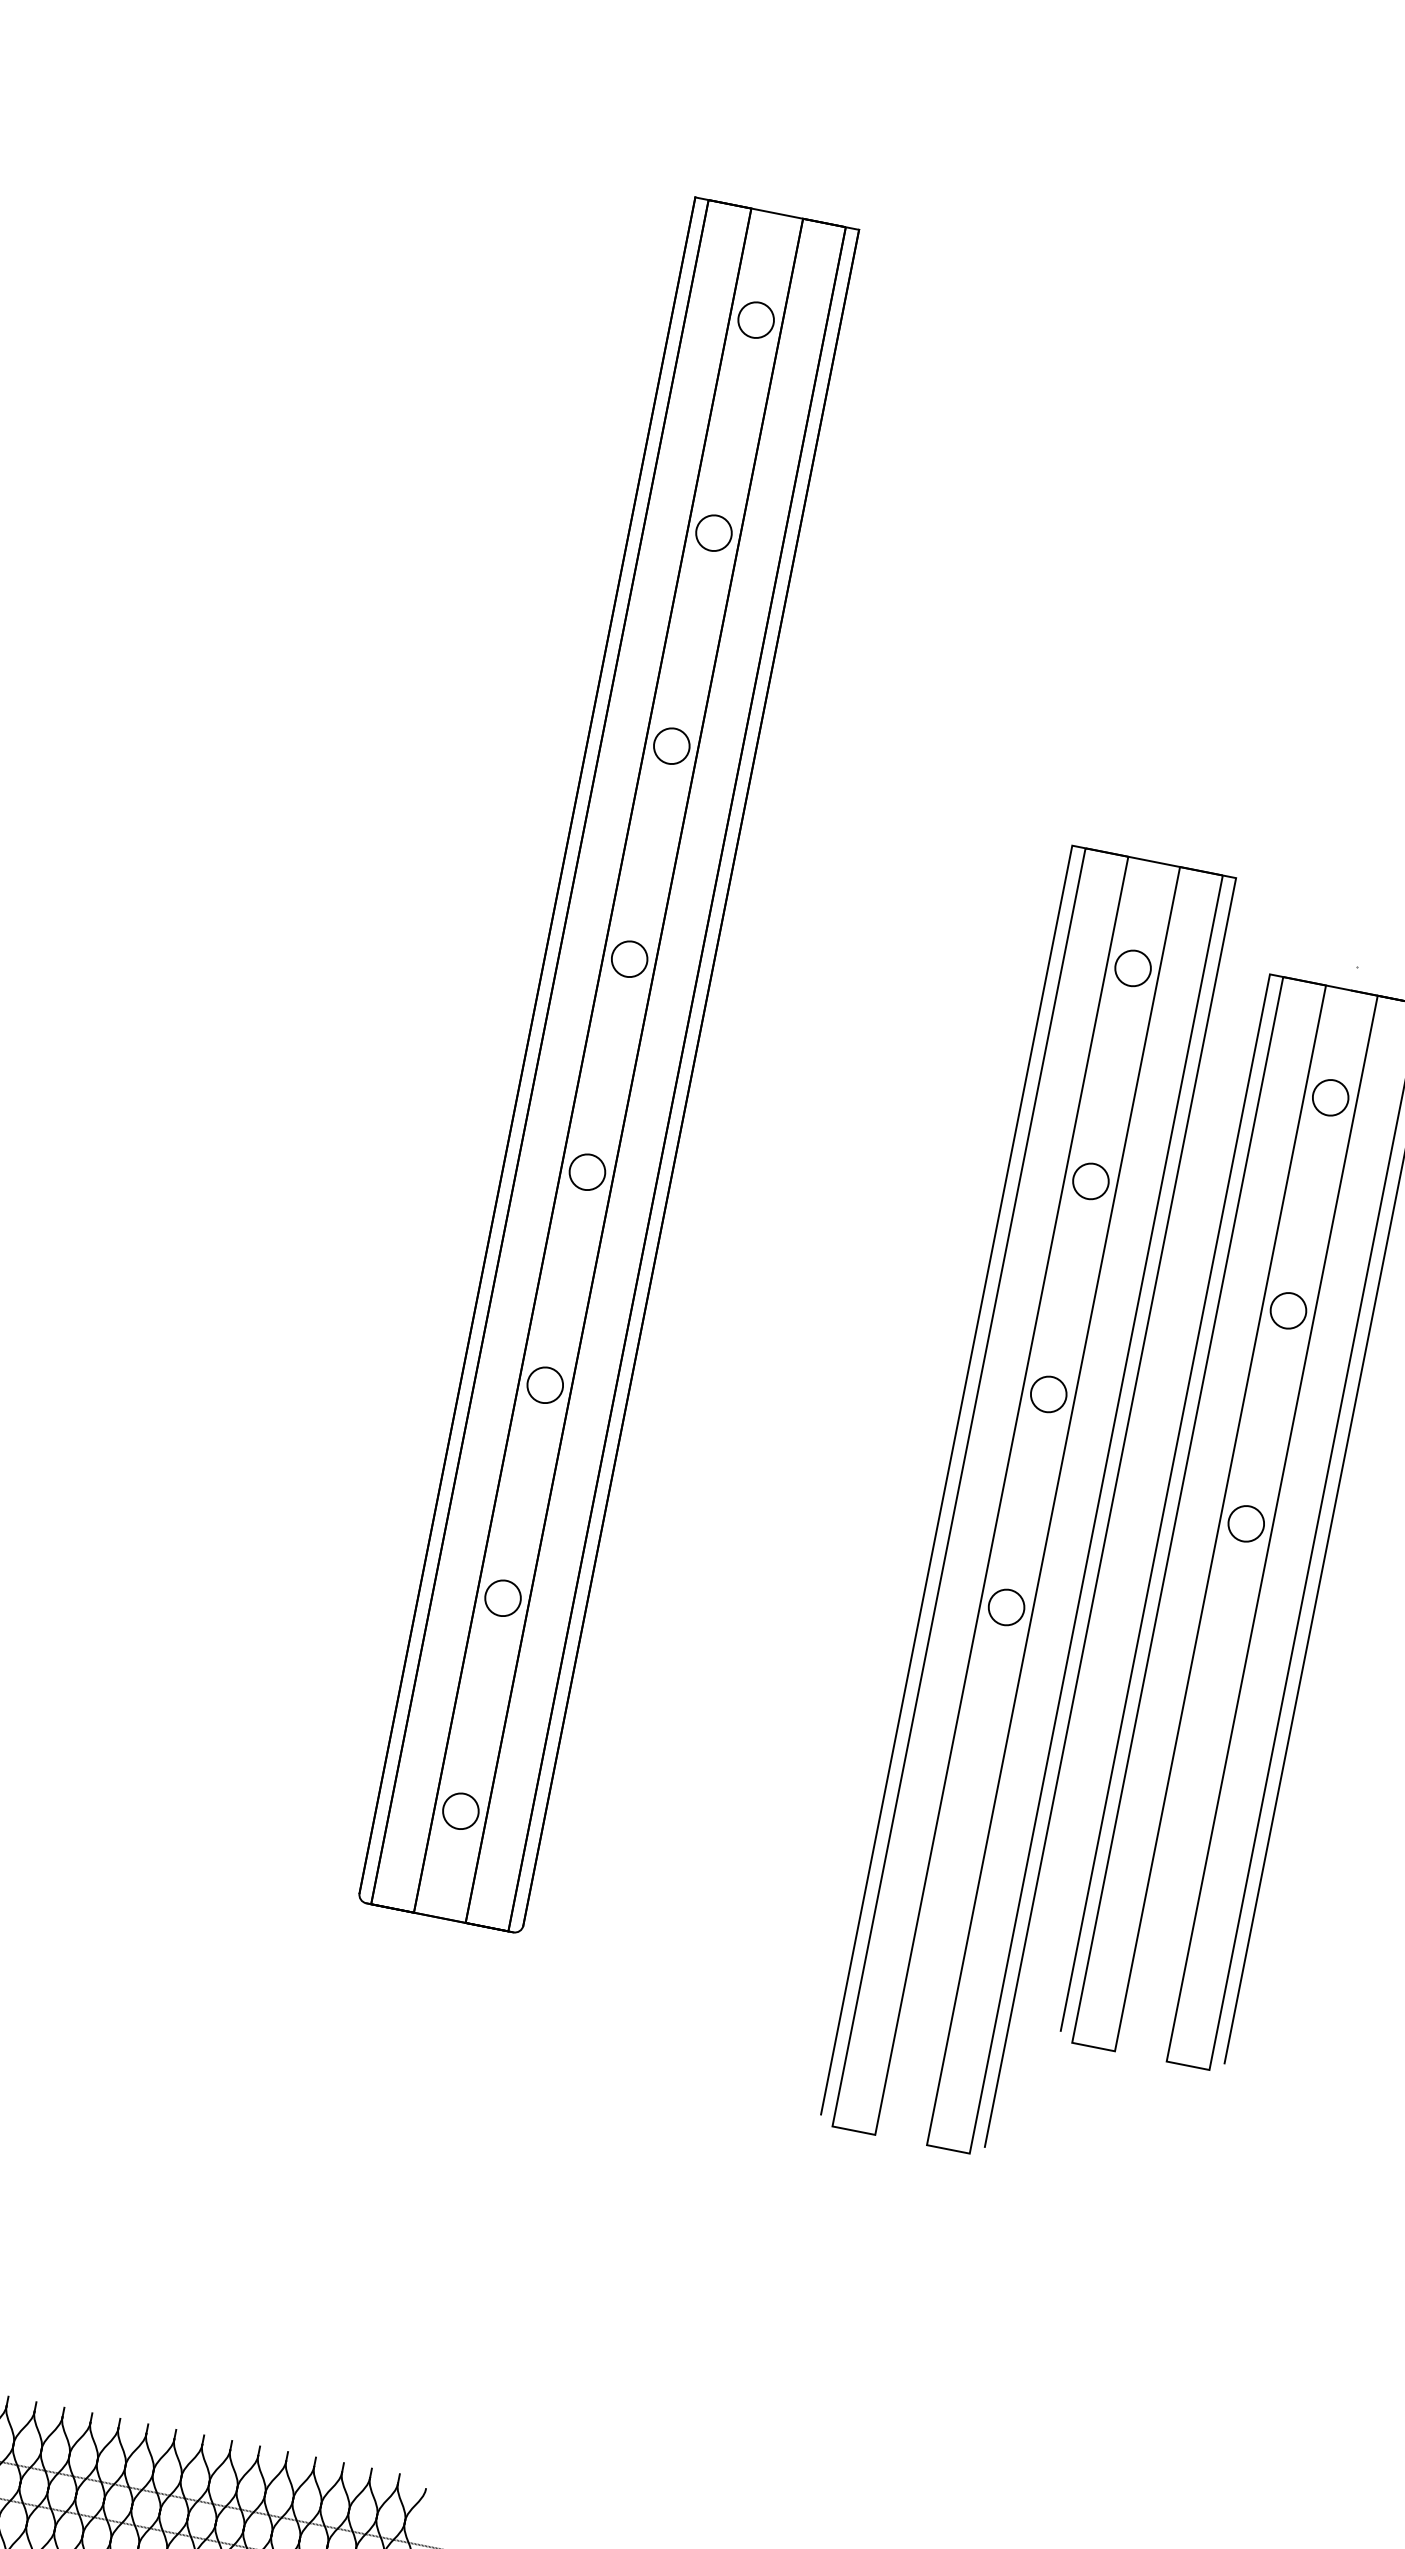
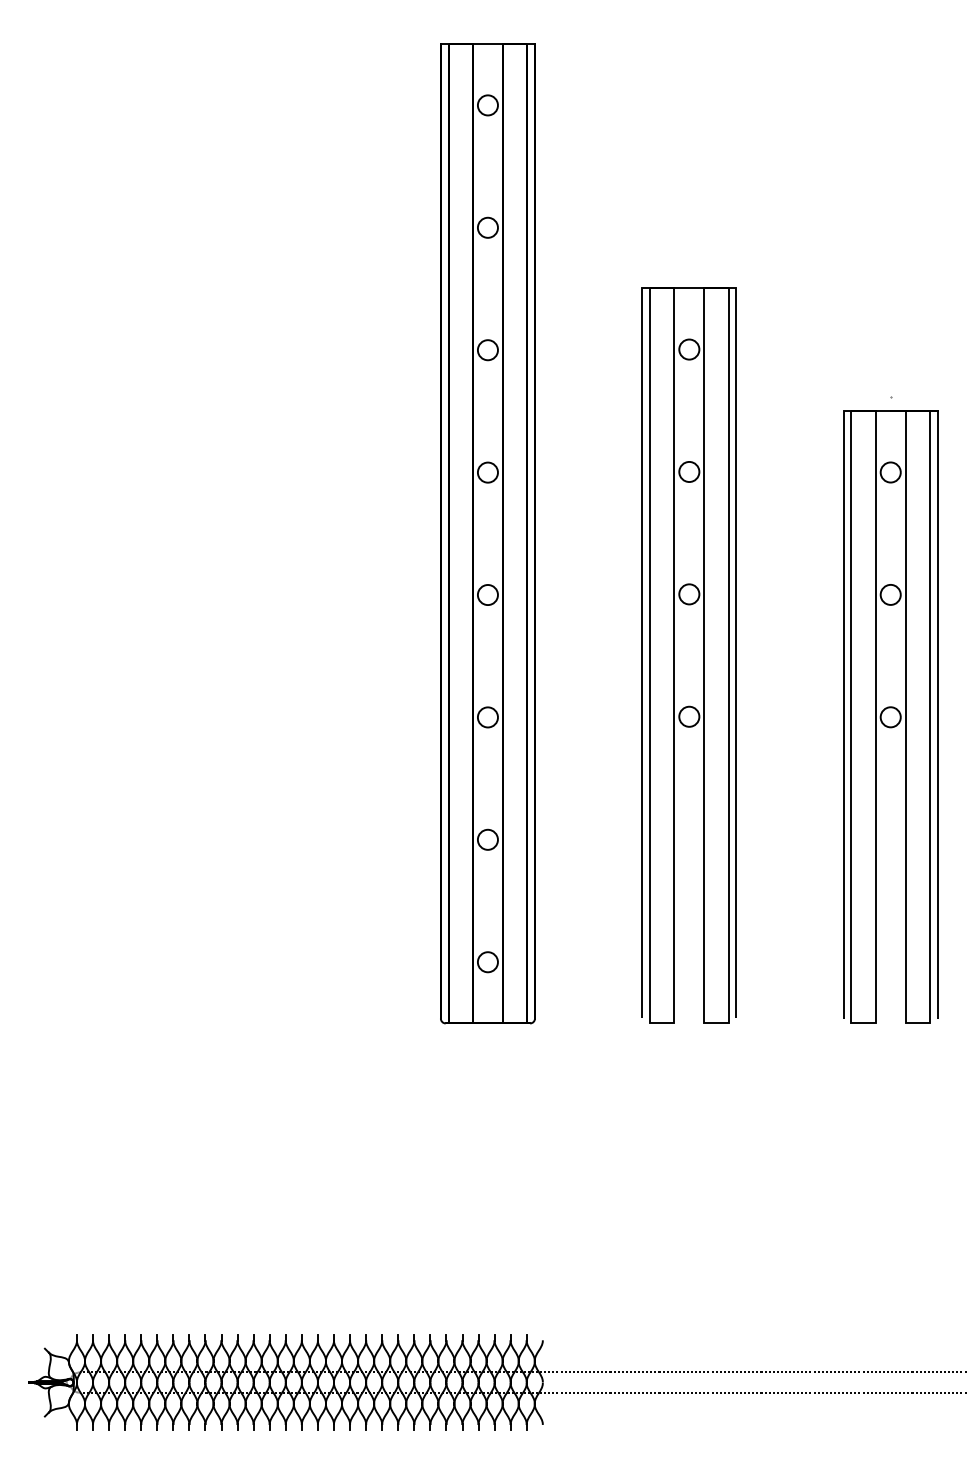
part: (1001, 1495) -> (674, 655), moved

